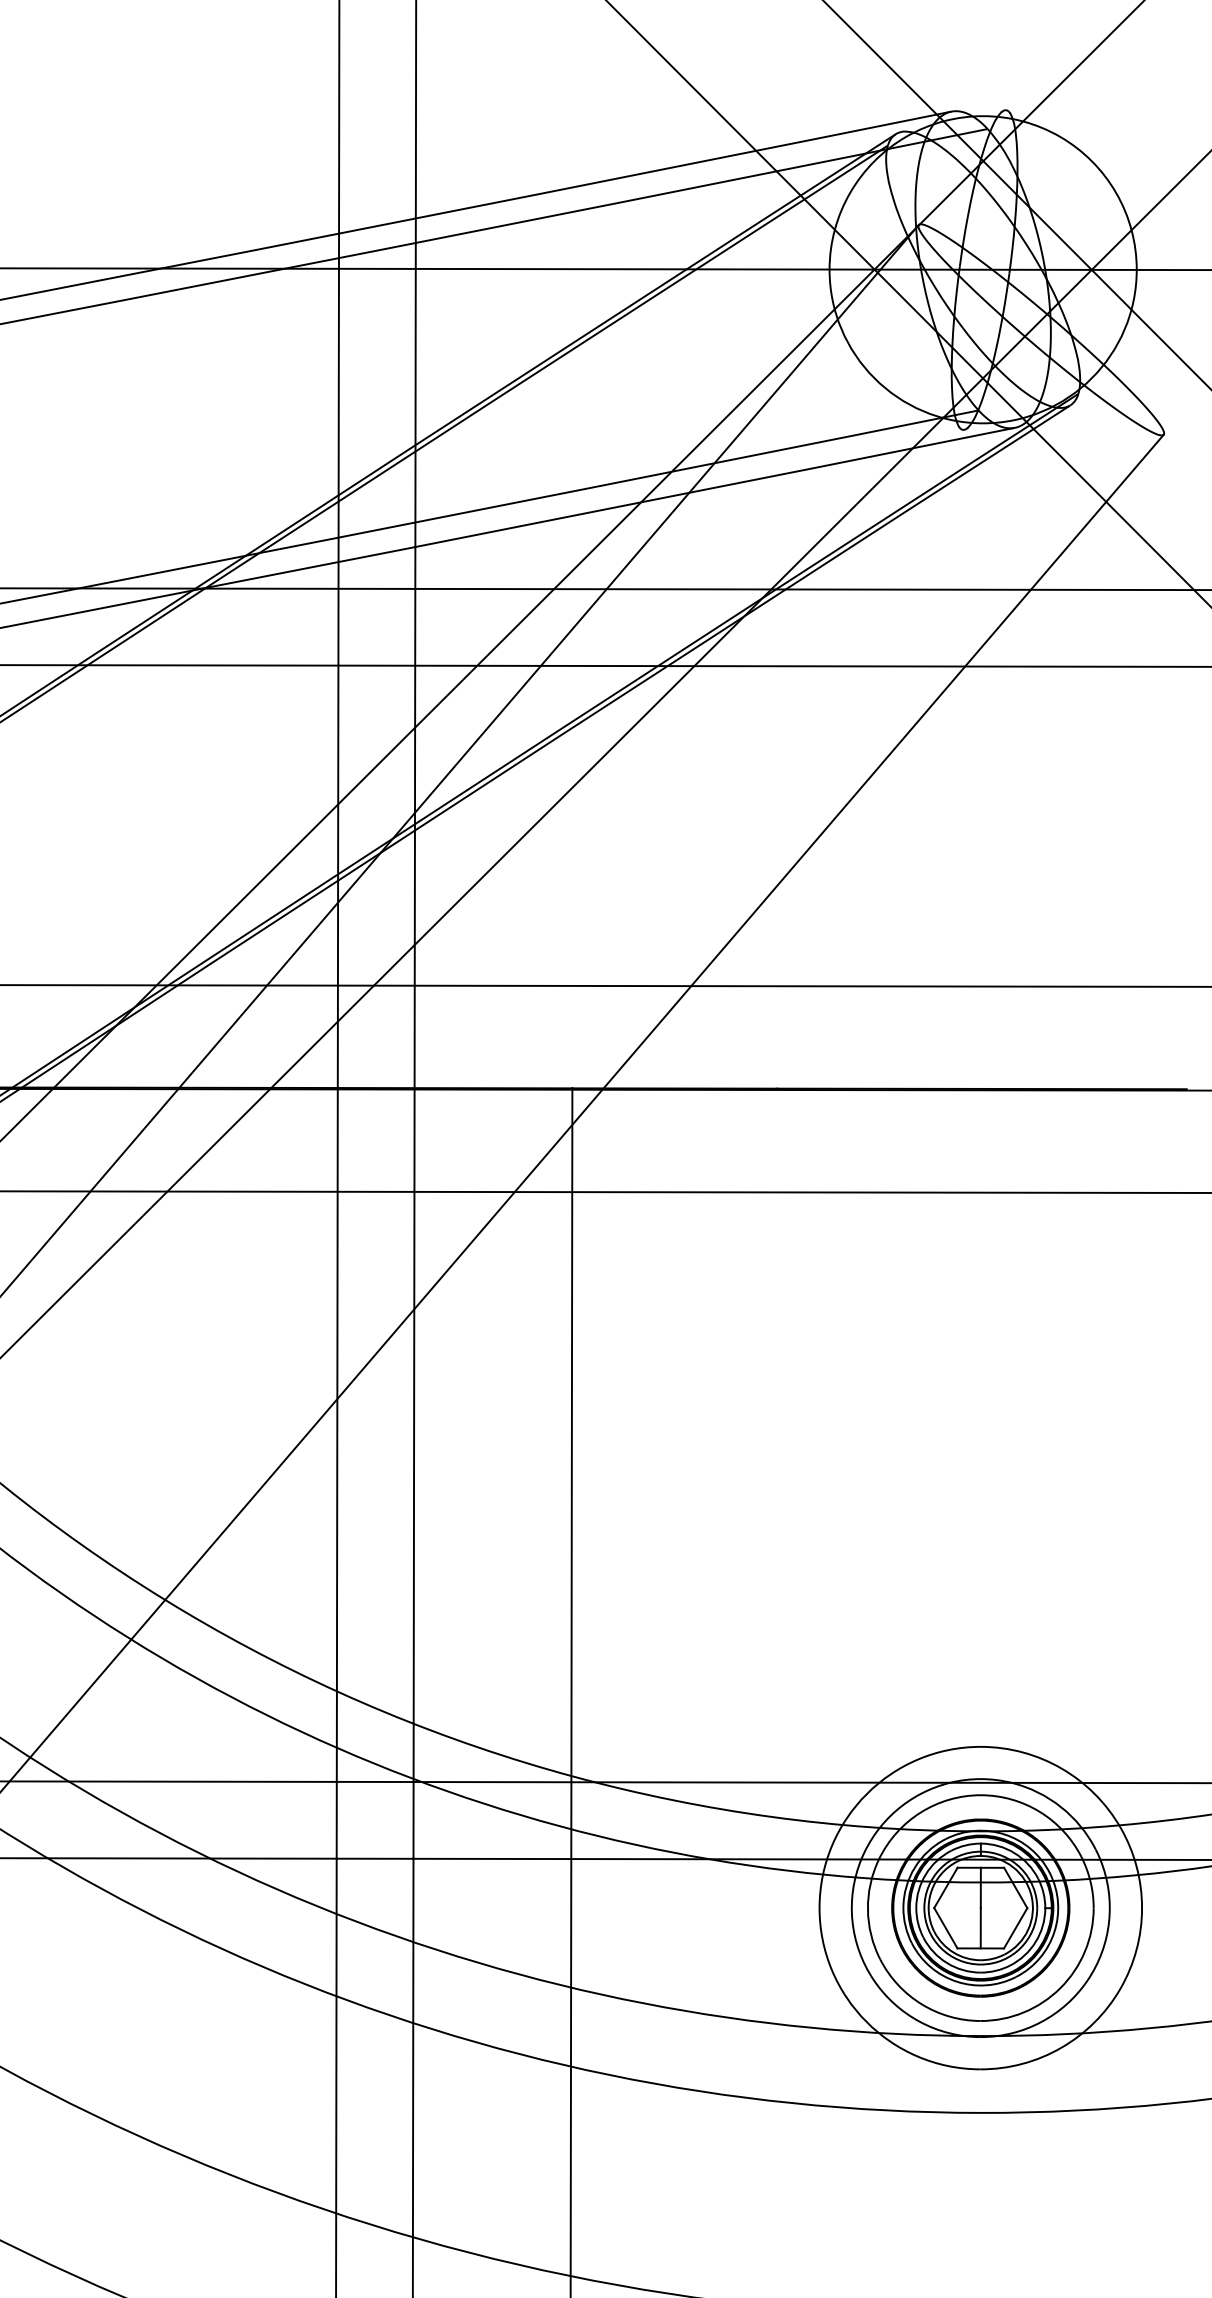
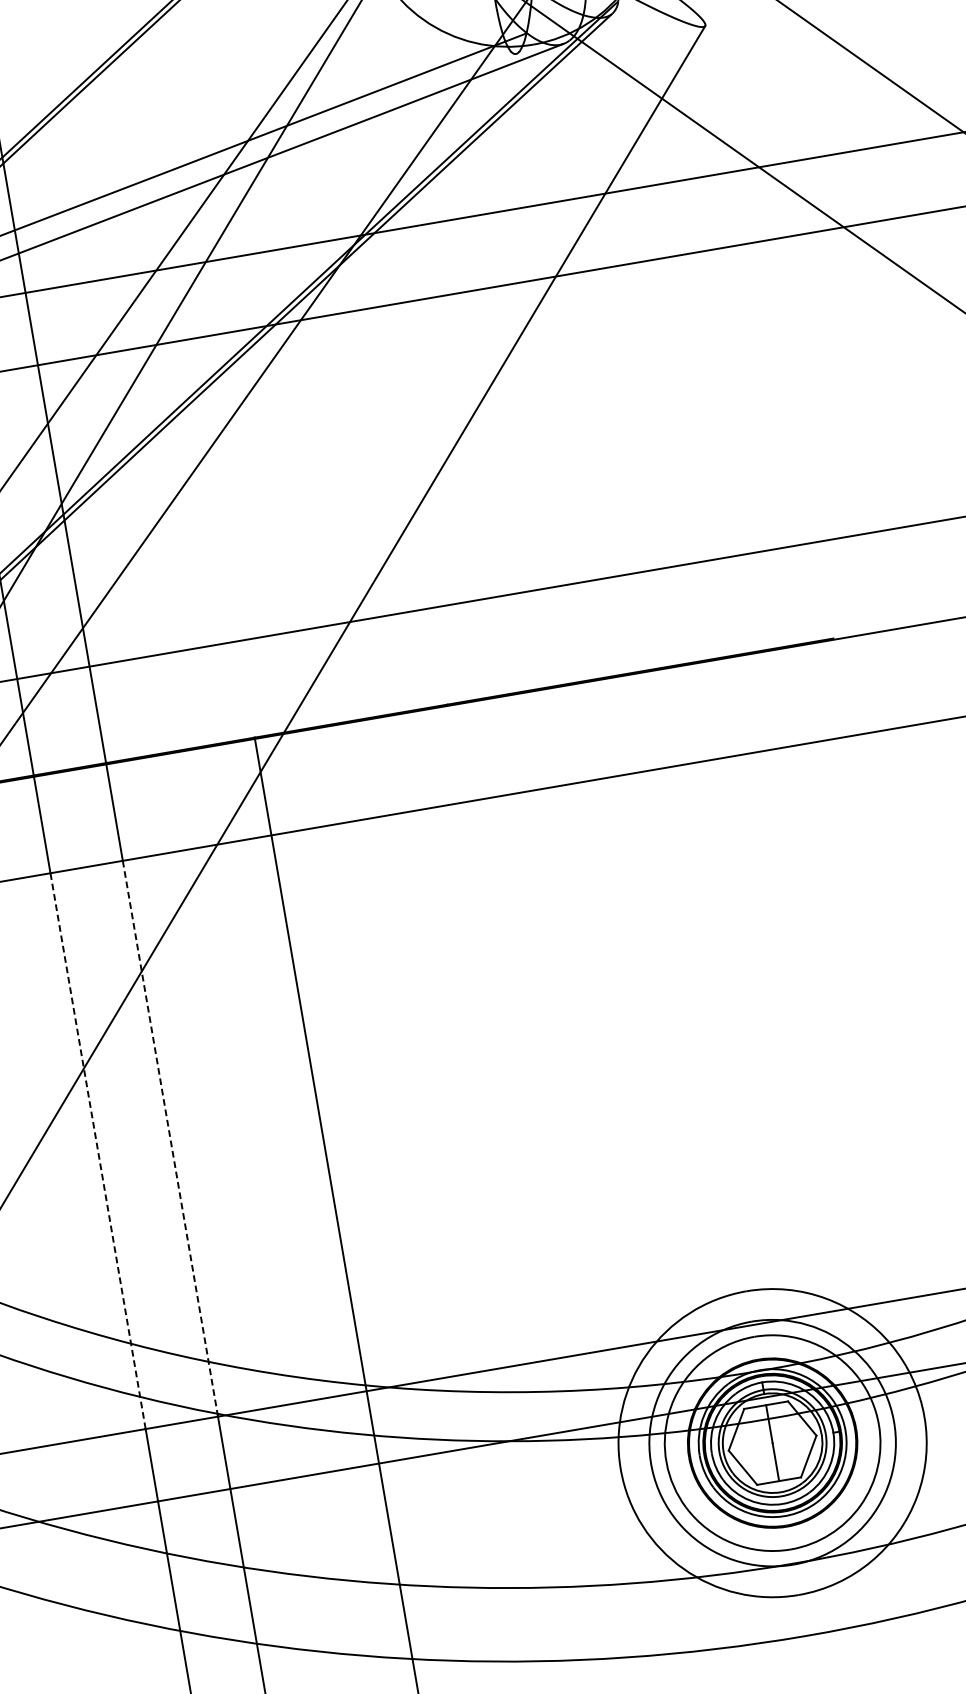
line: (337, 1486) -> (98, 1150), solid -> dashed
line: (414, 1487) -> (170, 1139), solid -> dashed

